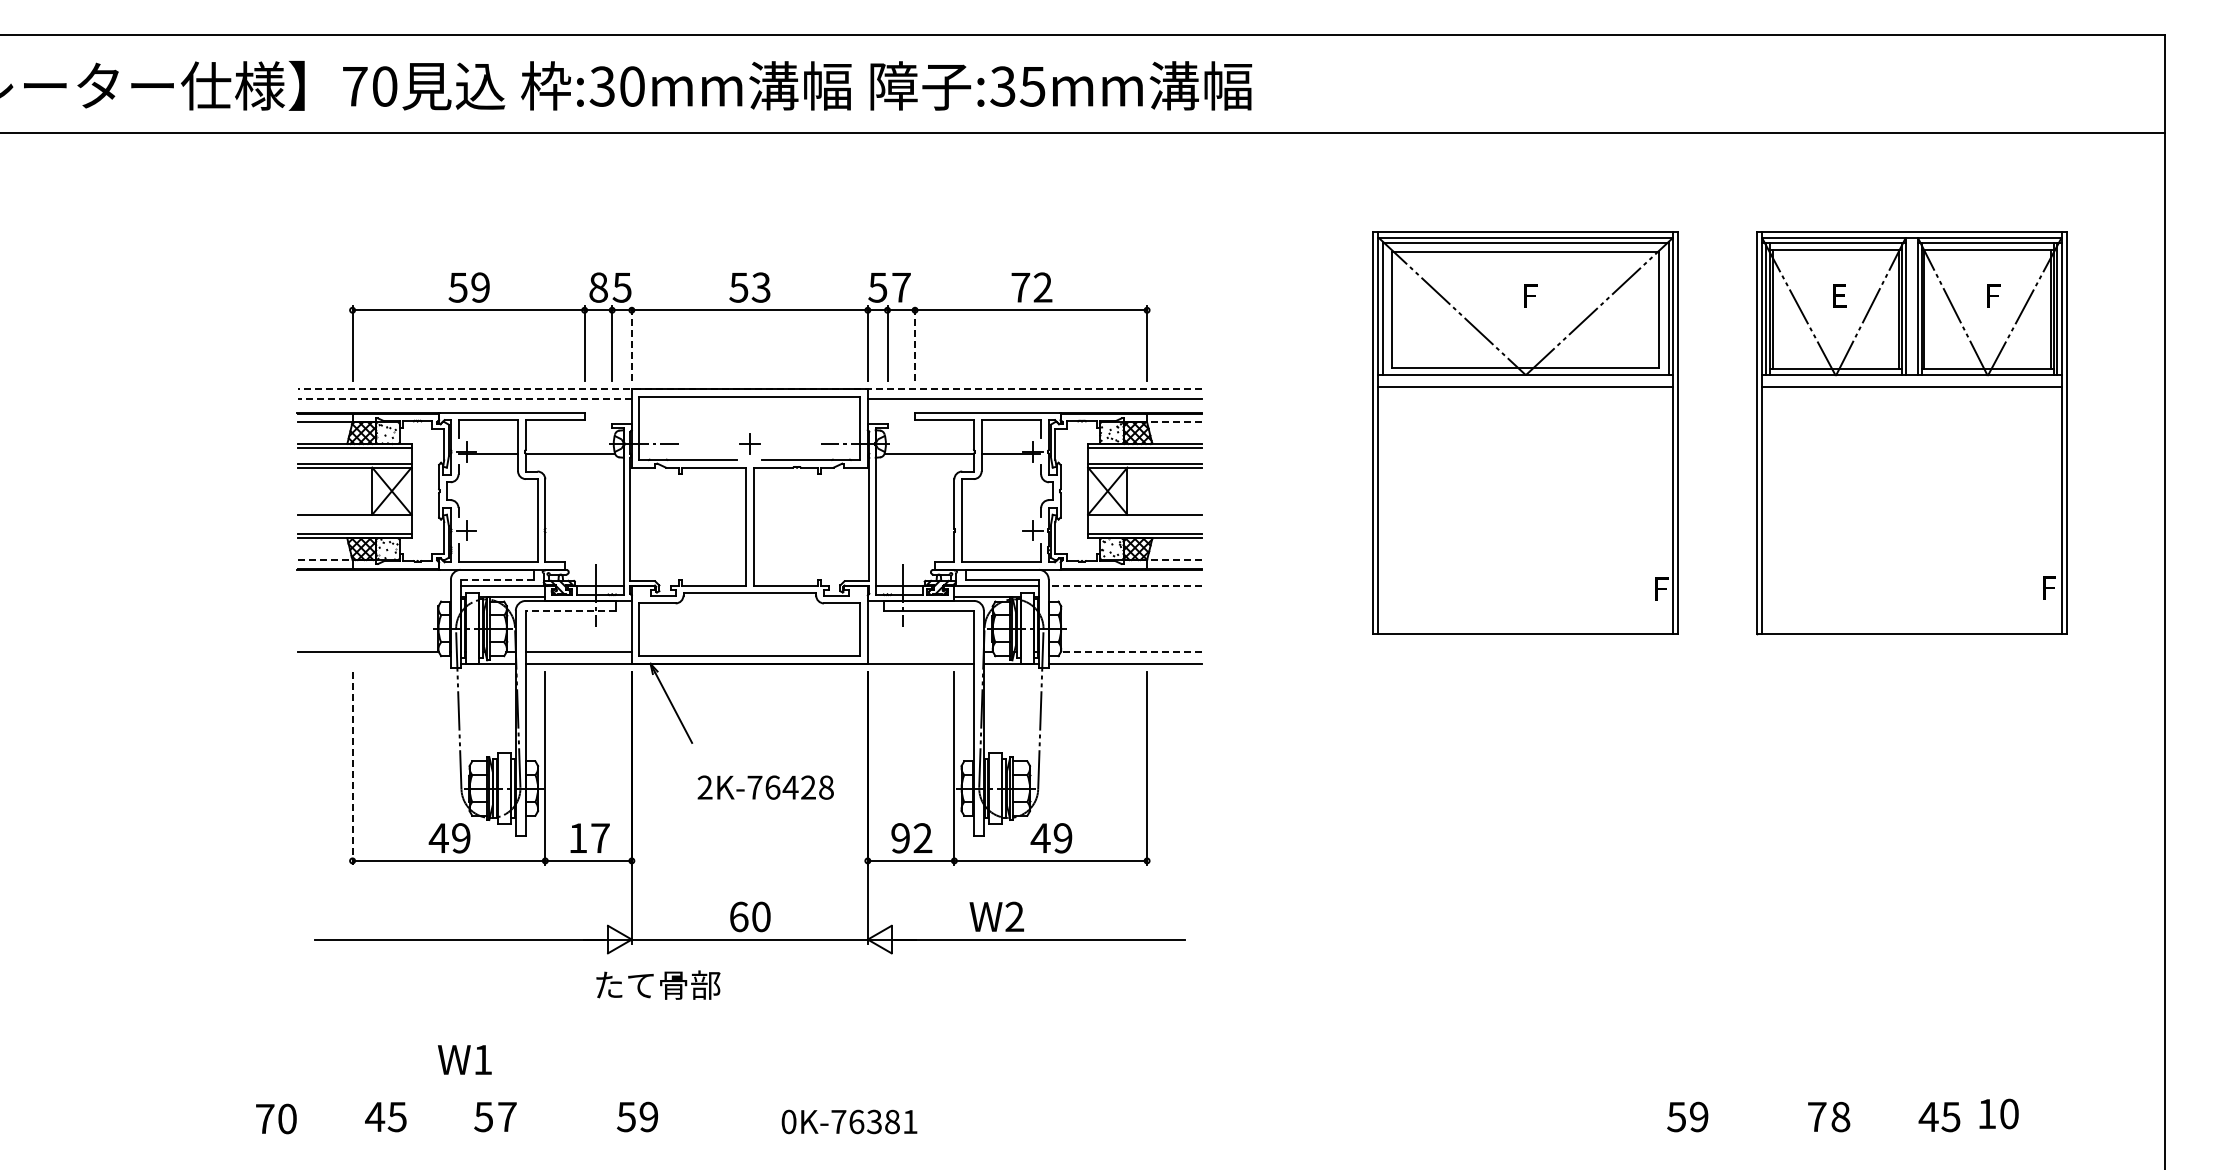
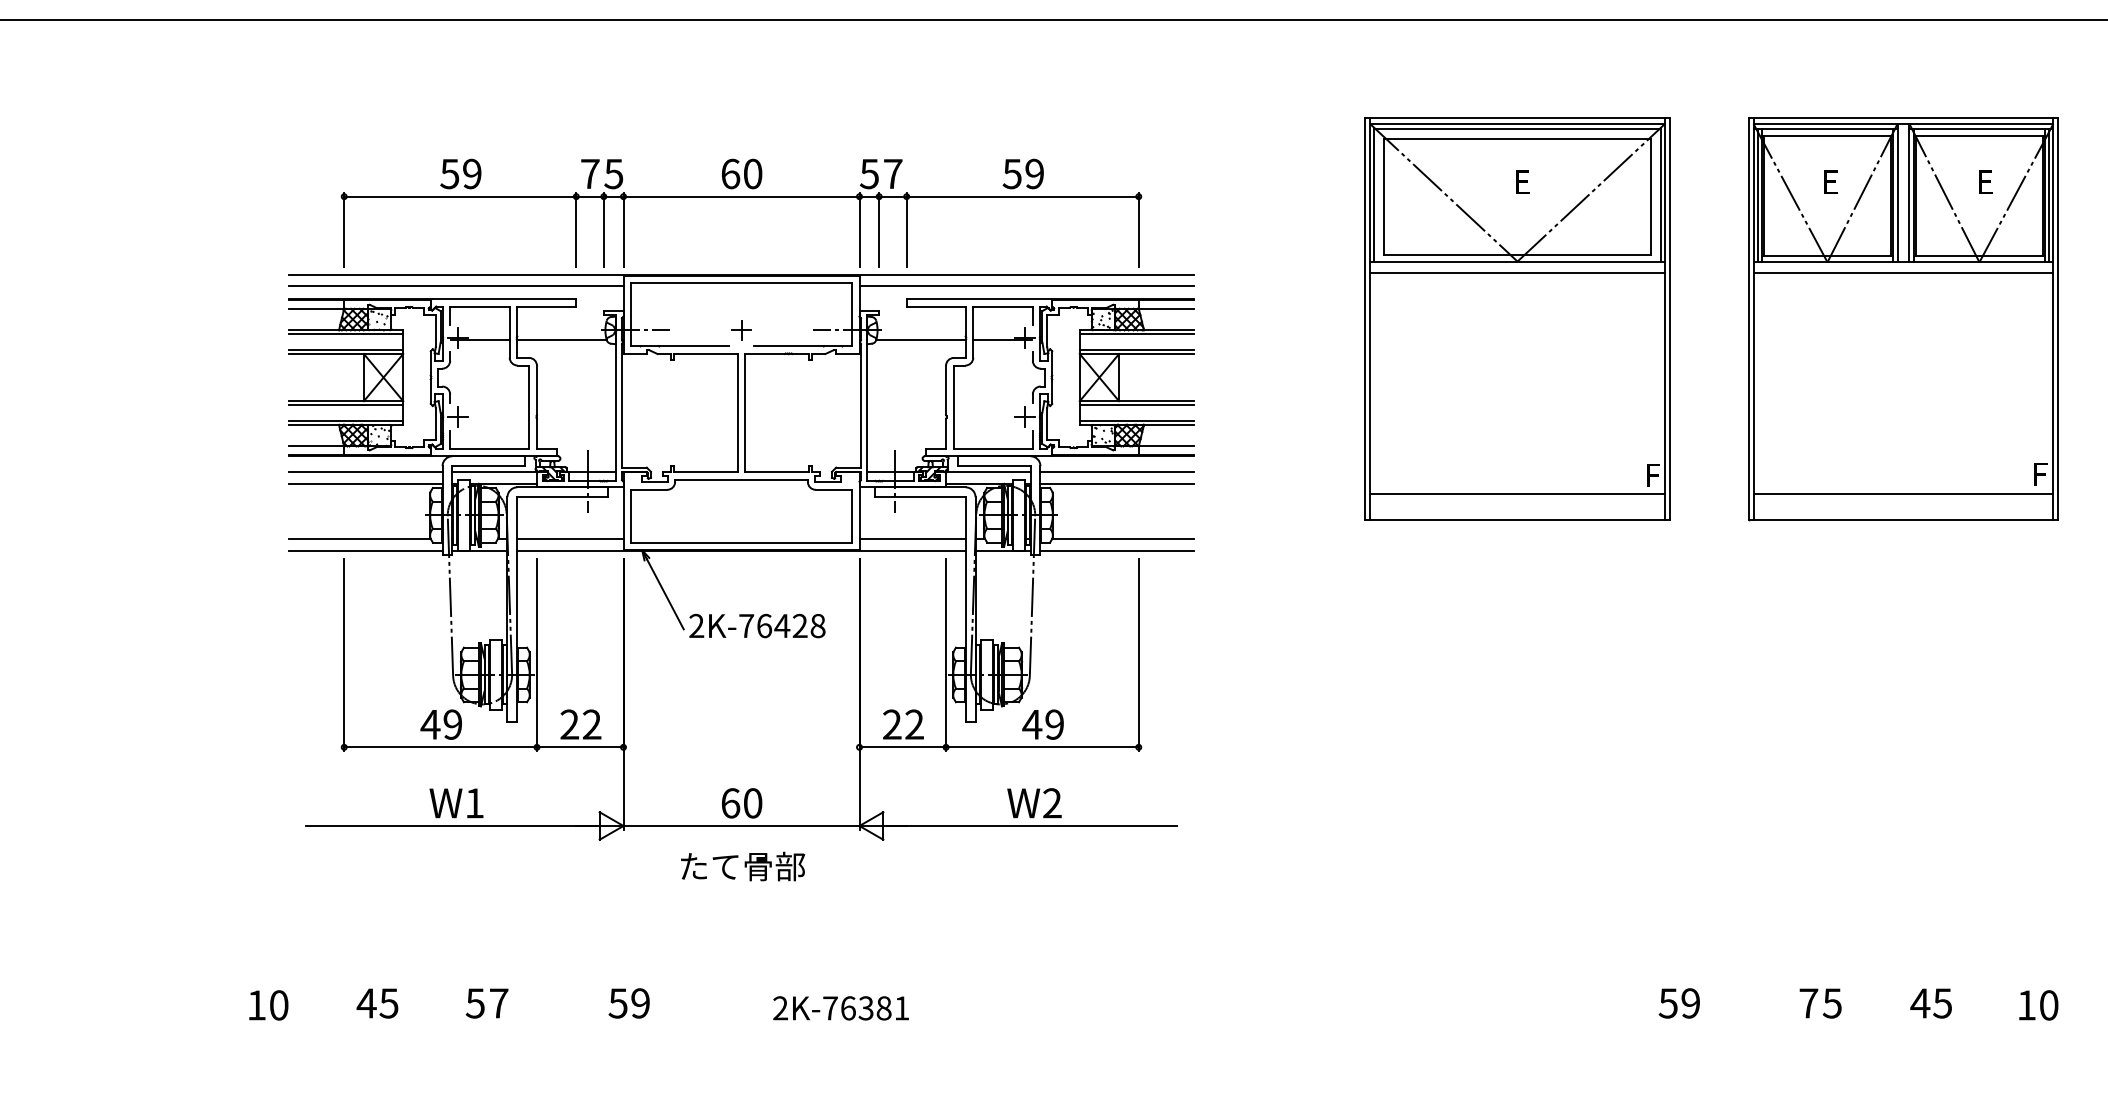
text: (598, 287) -> (590, 173), 8 -> 7
text: (749, 287) -> (741, 173), 53 -> 60
text: (1031, 287) -> (1023, 173), 72 -> 59
text: (1532, 300) -> (1524, 186), F -> E
text: (1995, 300) -> (1987, 186), F -> E
line: (631, 343) -> (623, 229), dashed -> solid
line: (915, 343) -> (907, 229), dashed -> solid
line: (749, 388) -> (741, 274), dashed -> solid
line: (464, 399) -> (456, 285), dashed -> solid
line: (1174, 422) -> (1166, 308), dashed -> solid
line: (354, 518) -> (346, 404), added
line: (1145, 518) -> (1137, 404), added
line: (325, 560) -> (317, 446), dashed -> solid
line: (1174, 560) -> (1166, 446), dashed -> solid
line: (496, 579) -> (488, 465), dashed -> solid
line: (373, 585) -> (365, 471), added
line: (1125, 585) -> (1117, 471), dashed -> solid
line: (373, 597) -> (365, 483), added
line: (1125, 597) -> (1117, 483), added
line: (1525, 607) -> (1517, 493), added
line: (1911, 607) -> (1903, 493), added
line: (570, 610) -> (562, 496), dashed -> solid
line: (920, 652) -> (912, 538), added
line: (1131, 652) -> (1123, 538), dashed -> solid
line: (373, 664) -> (365, 550), added
line: (352, 769) -> (344, 655), dashed -> solid
text: (765, 787) -> (757, 625), moved
text: (588, 837) -> (580, 723), 17 -> 22
text: (900, 838) -> (892, 724), 92 -> 22
text: (996, 916) -> (1034, 802), moved
text: (658, 984) -> (743, 865), moved
text: (464, 1059) -> (456, 802), moved
text: (1998, 1113) -> (2038, 1004), moved
text: (1840, 1116) -> (1832, 1002), 8 -> 5
text: (265, 1118) -> (257, 1004), 70 -> 10
text: (788, 1121) -> (780, 1007), 0K-76381 -> 2K-76381

